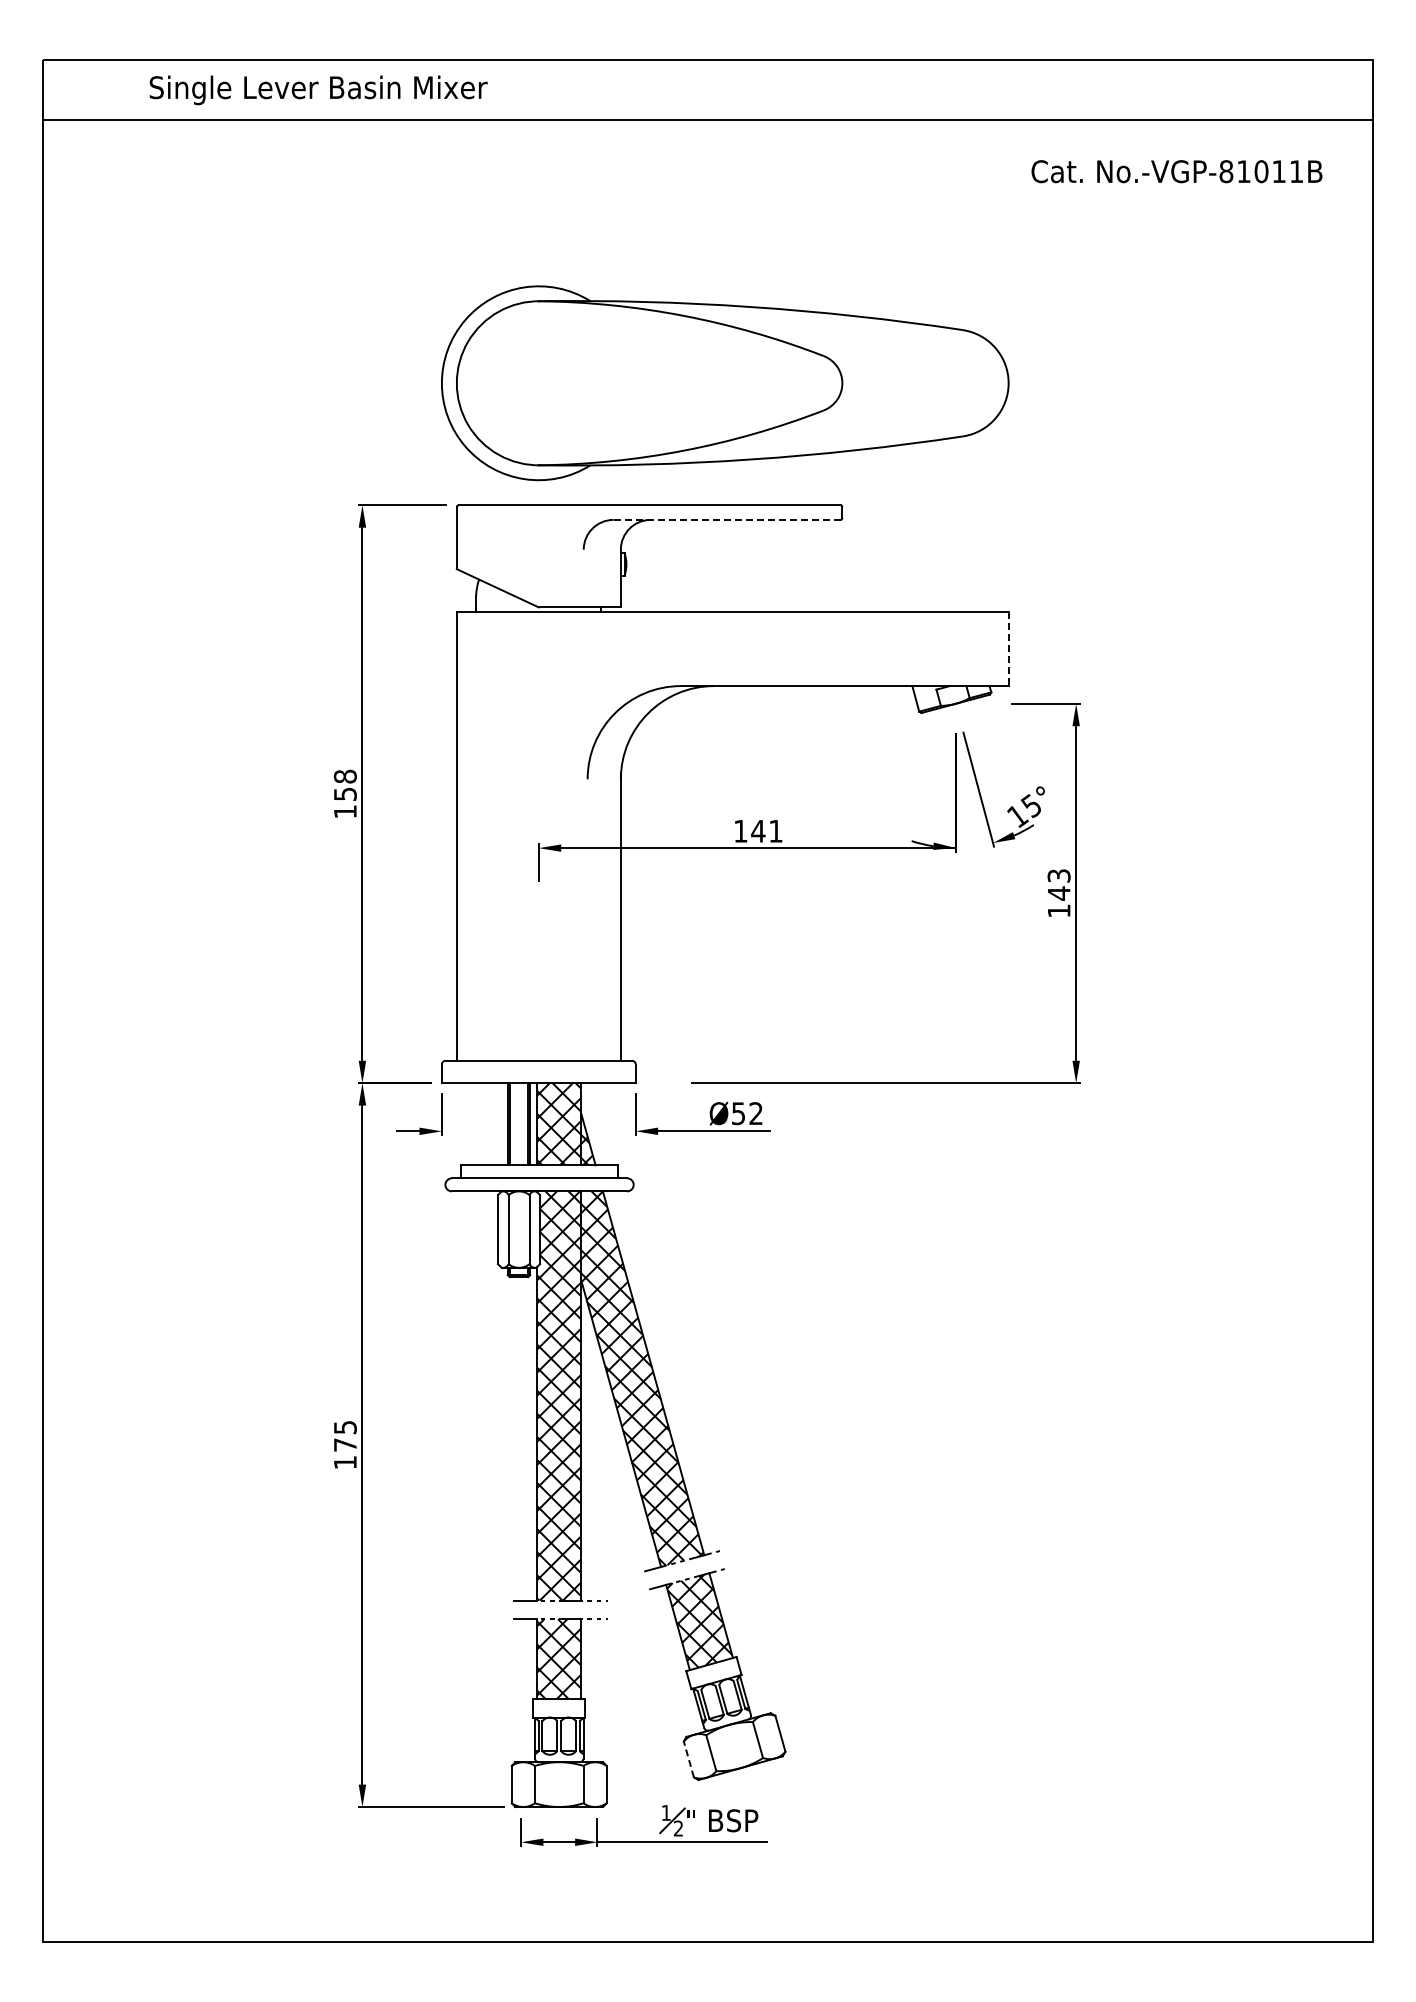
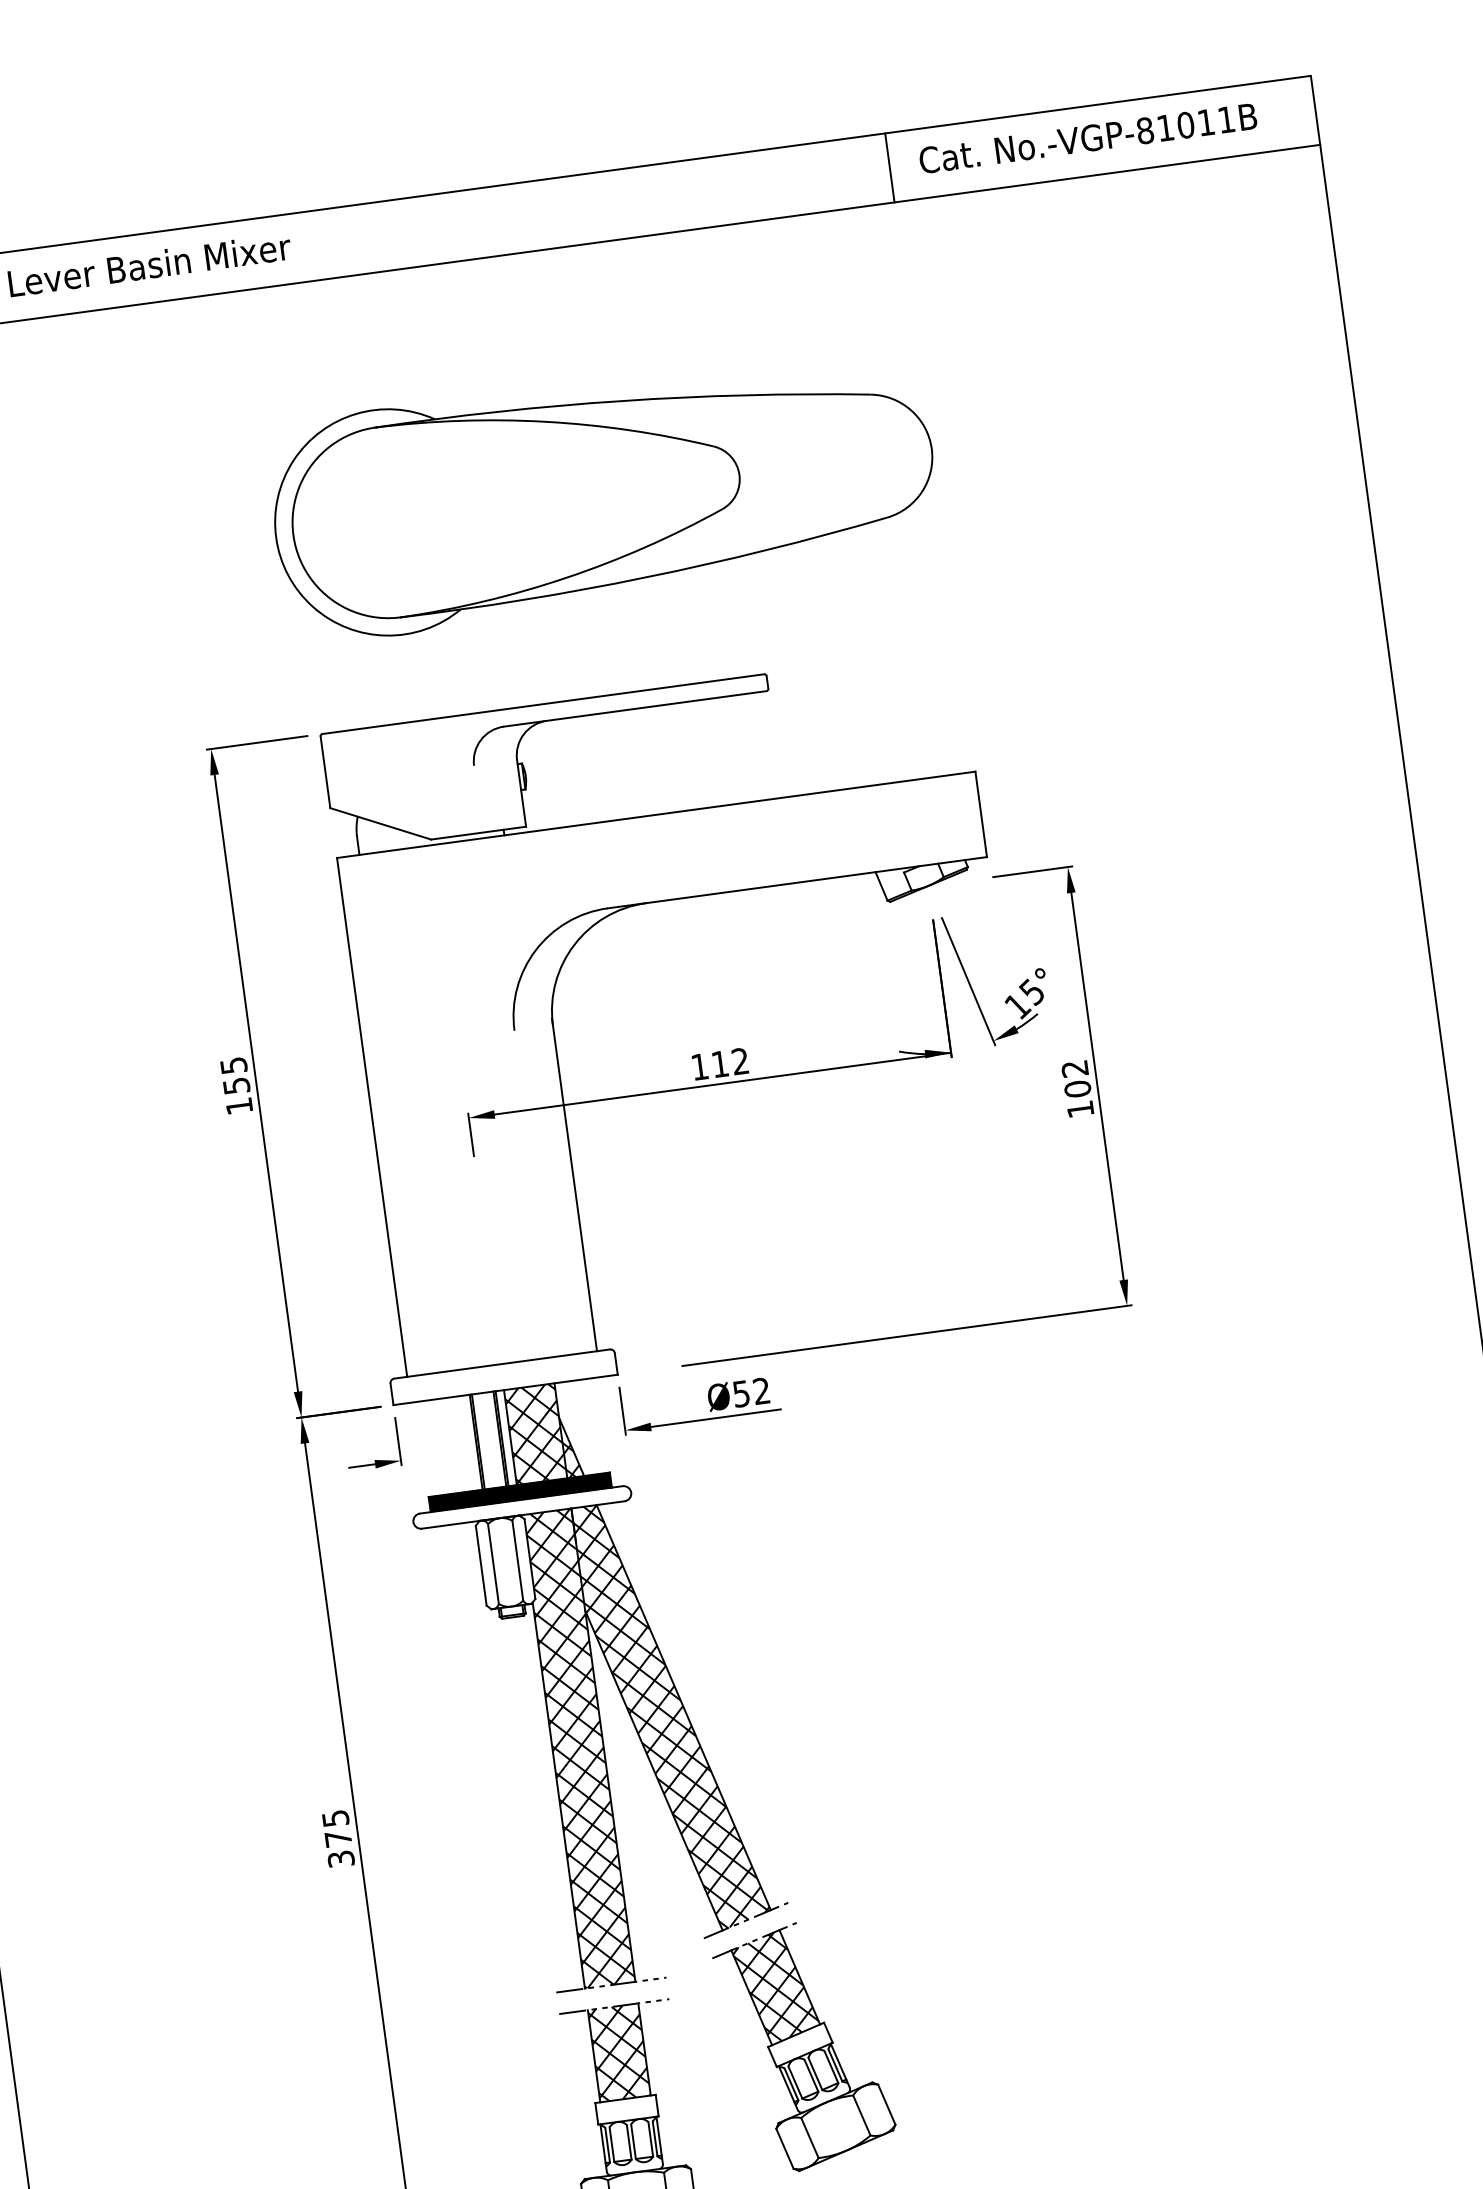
line: (1005, 89) -> (890, 167), added
text: (1176, 171) -> (1087, 138), moved
part: (725, 383) -> (604, 493), moved
line: (727, 519) -> (635, 708), dashed -> solid
line: (1008, 649) -> (981, 814), dashed -> solid
text: (344, 776) -> (232, 1065), 158 -> 155
text: (766, 830) -> (729, 1062), 141 -> 112
text: (1058, 884) -> (1075, 1078), 143 -> 102
hatch: (539, 1171) -> (520, 1491), added
text: (344, 1462) -> (340, 1859), 175 -> 375
line: (688, 1759) -> (784, 2148), dashed -> solid

